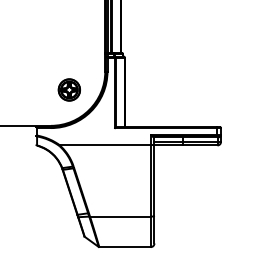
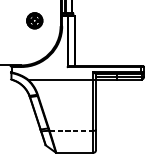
part: (68, 89) -> (34, 20), moved
line: (120, 216) -> (71, 130), solid -> dashed

